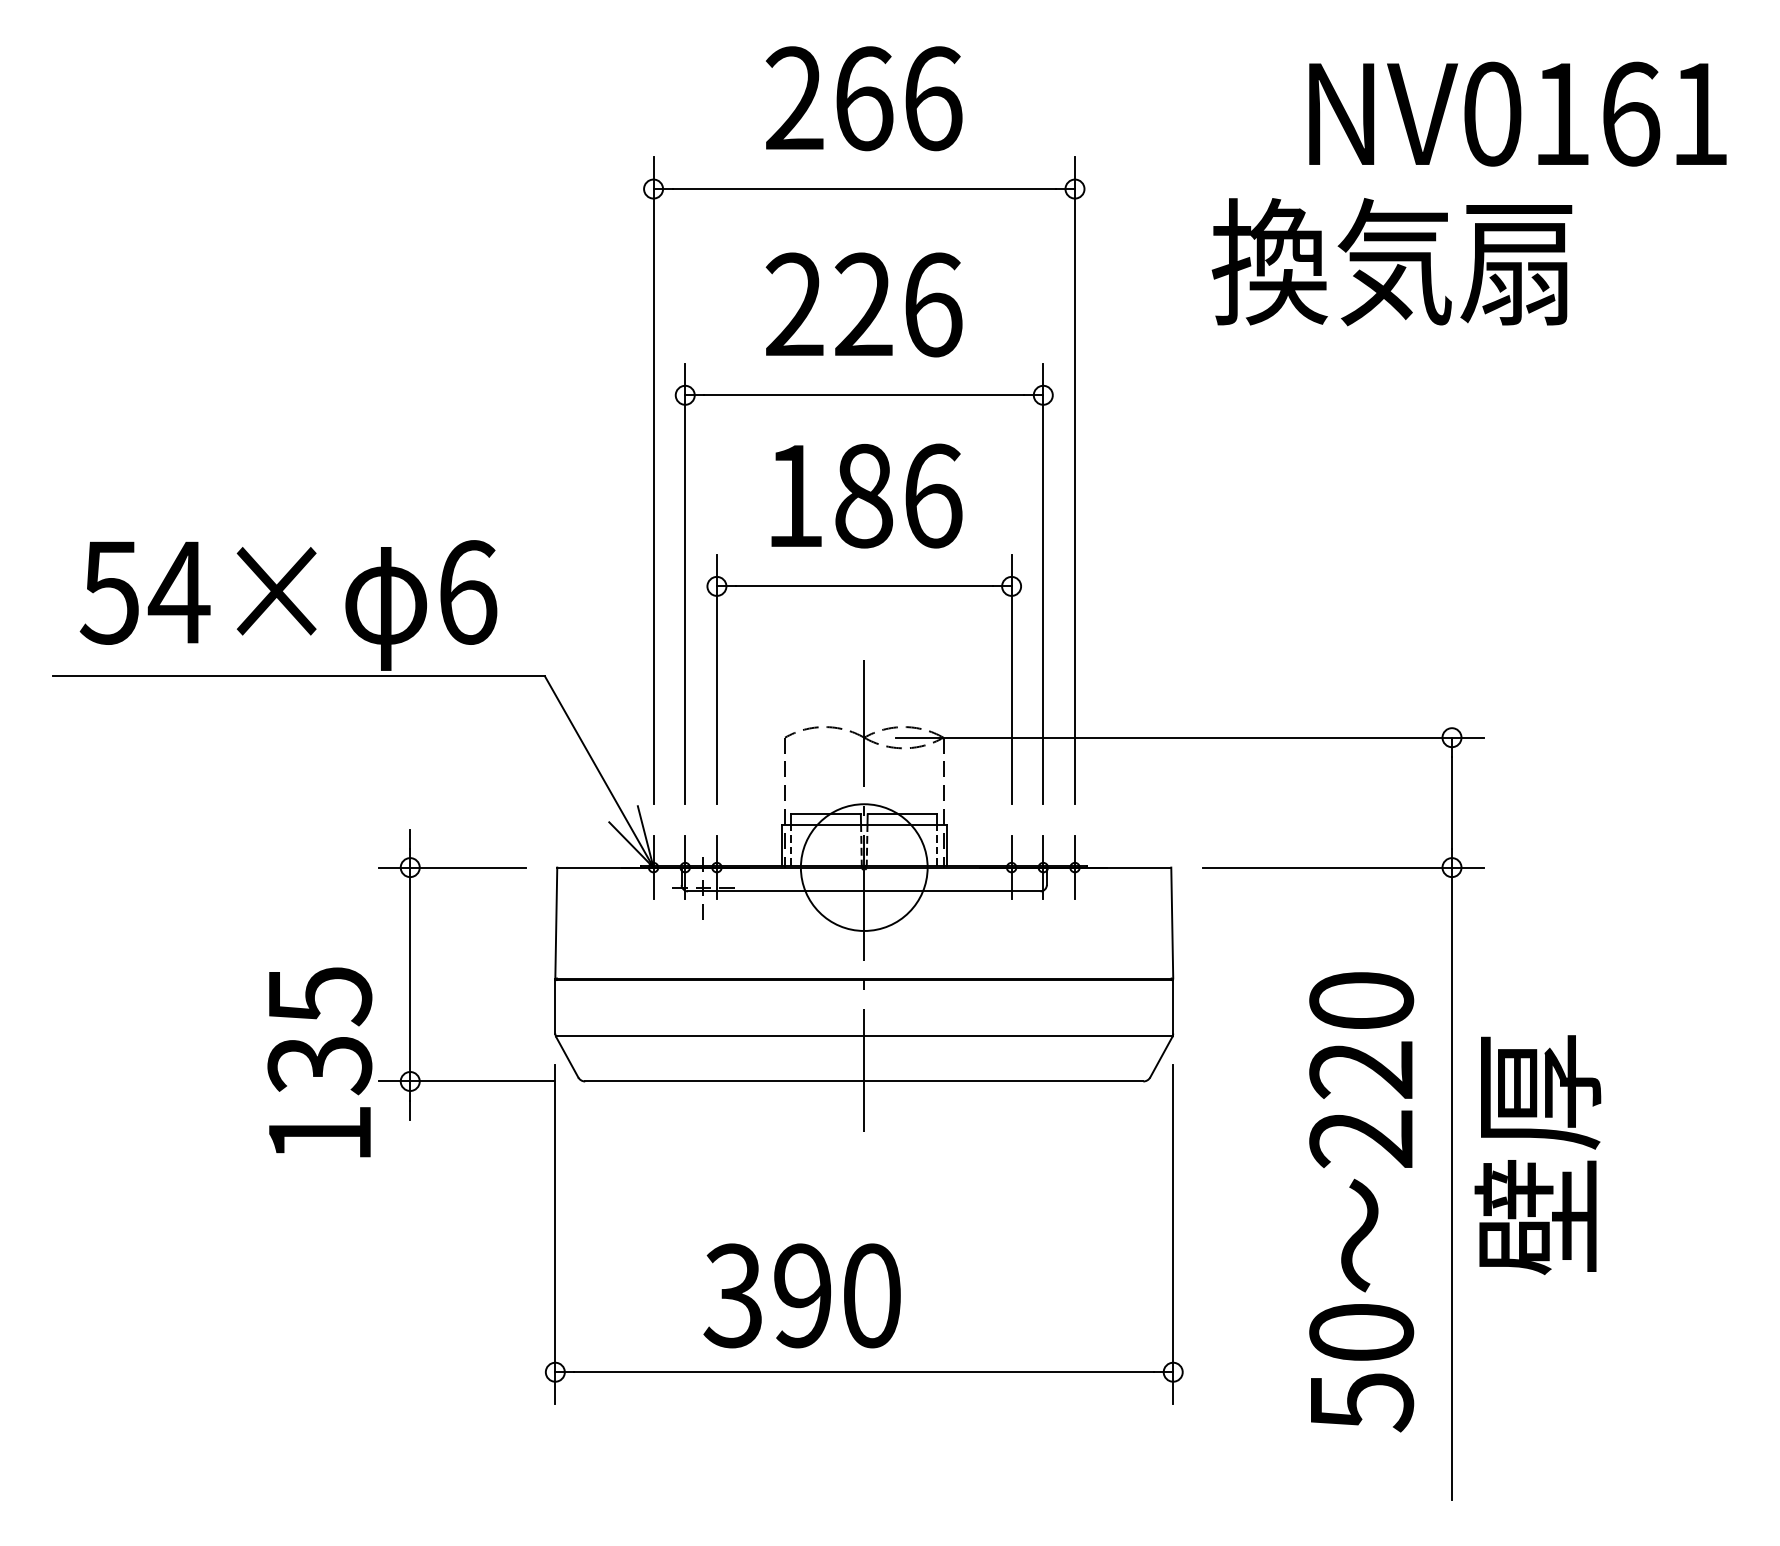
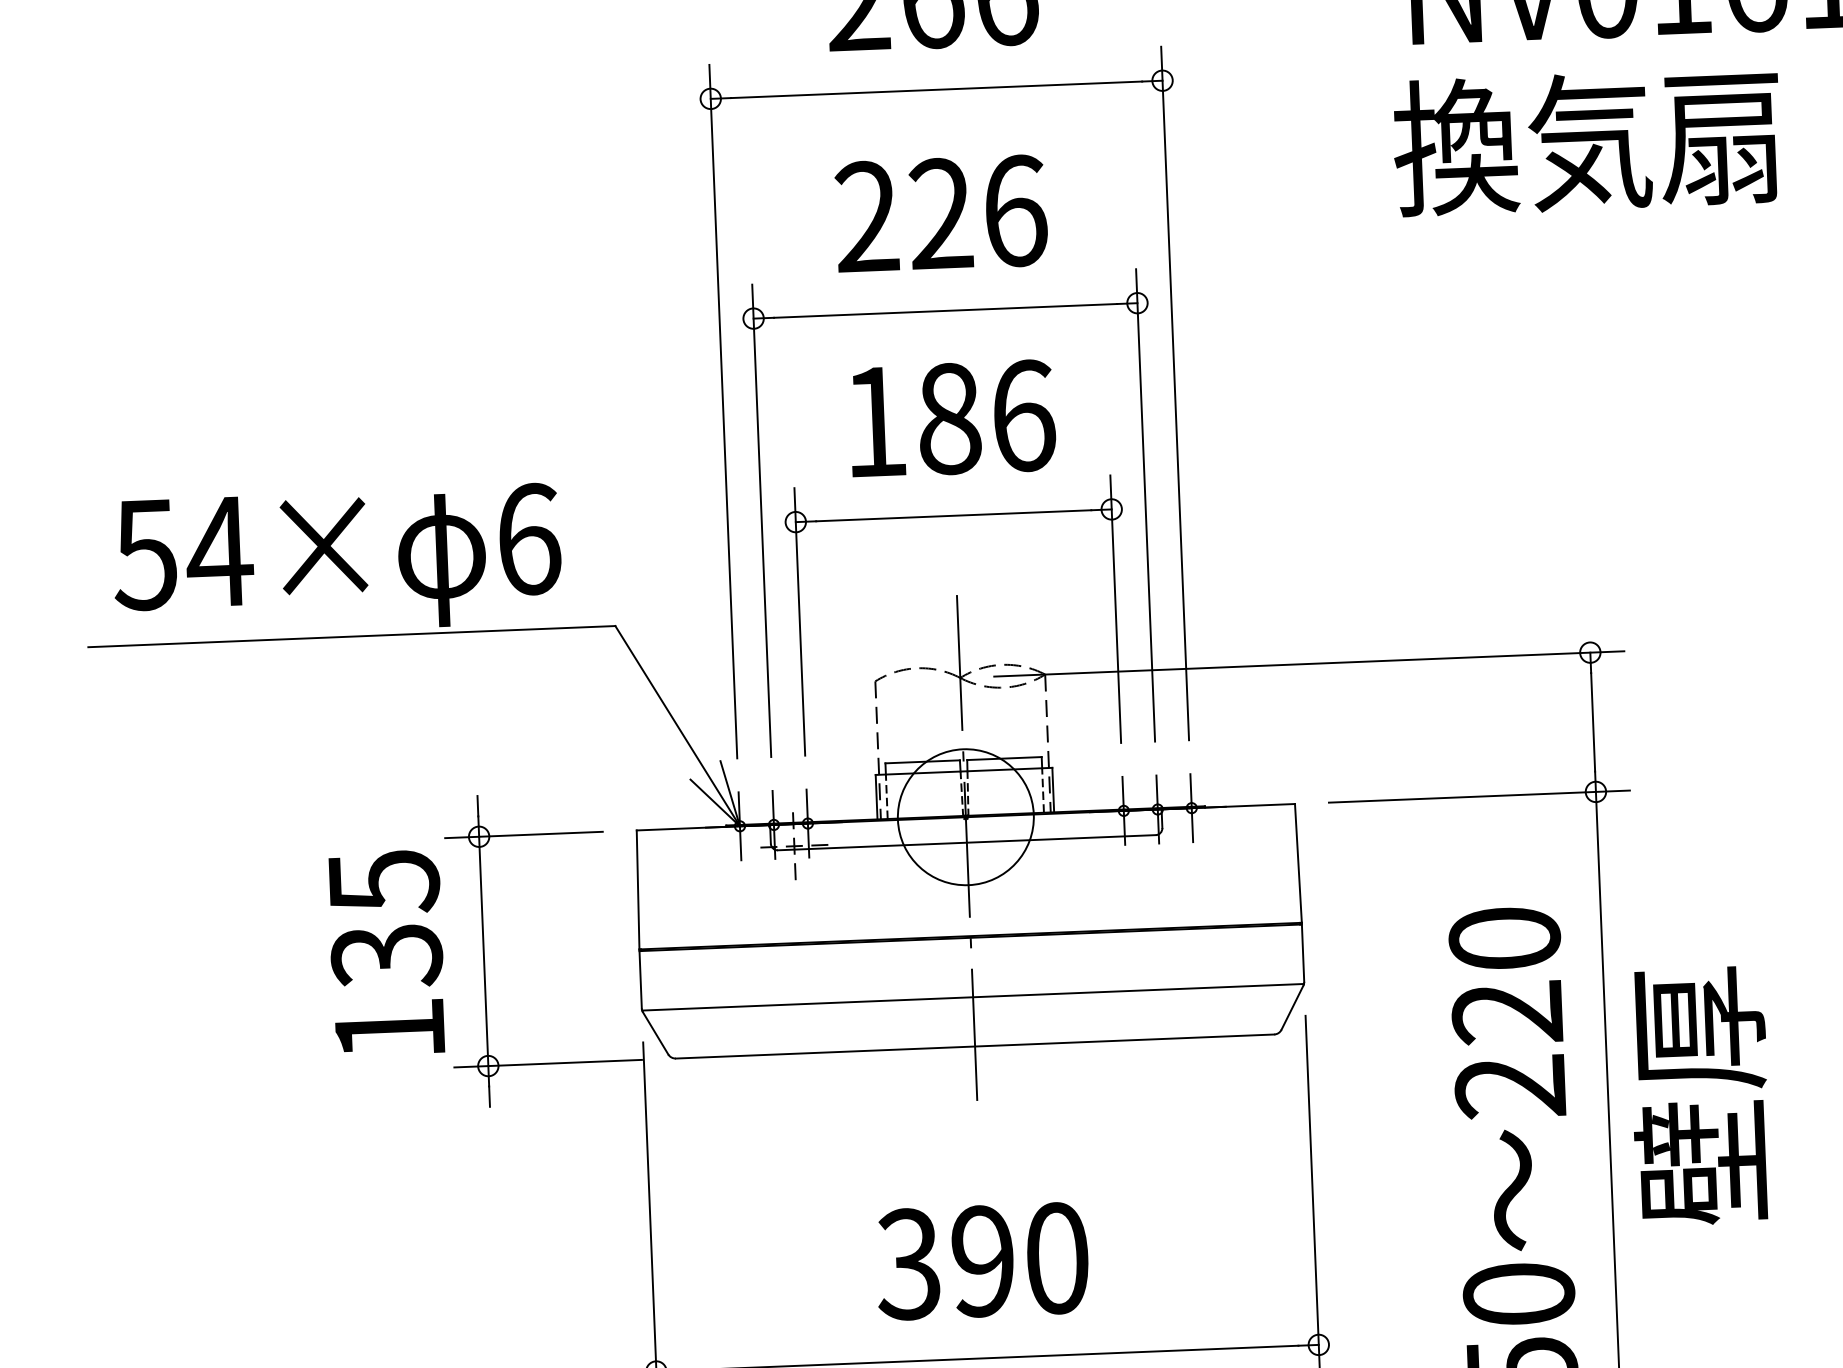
text: (1391, 262) -> (1586, 142), moved
text: (319, 1062) -> (386, 953), moved
text: (801, 1295) -> (981, 1261), moved

